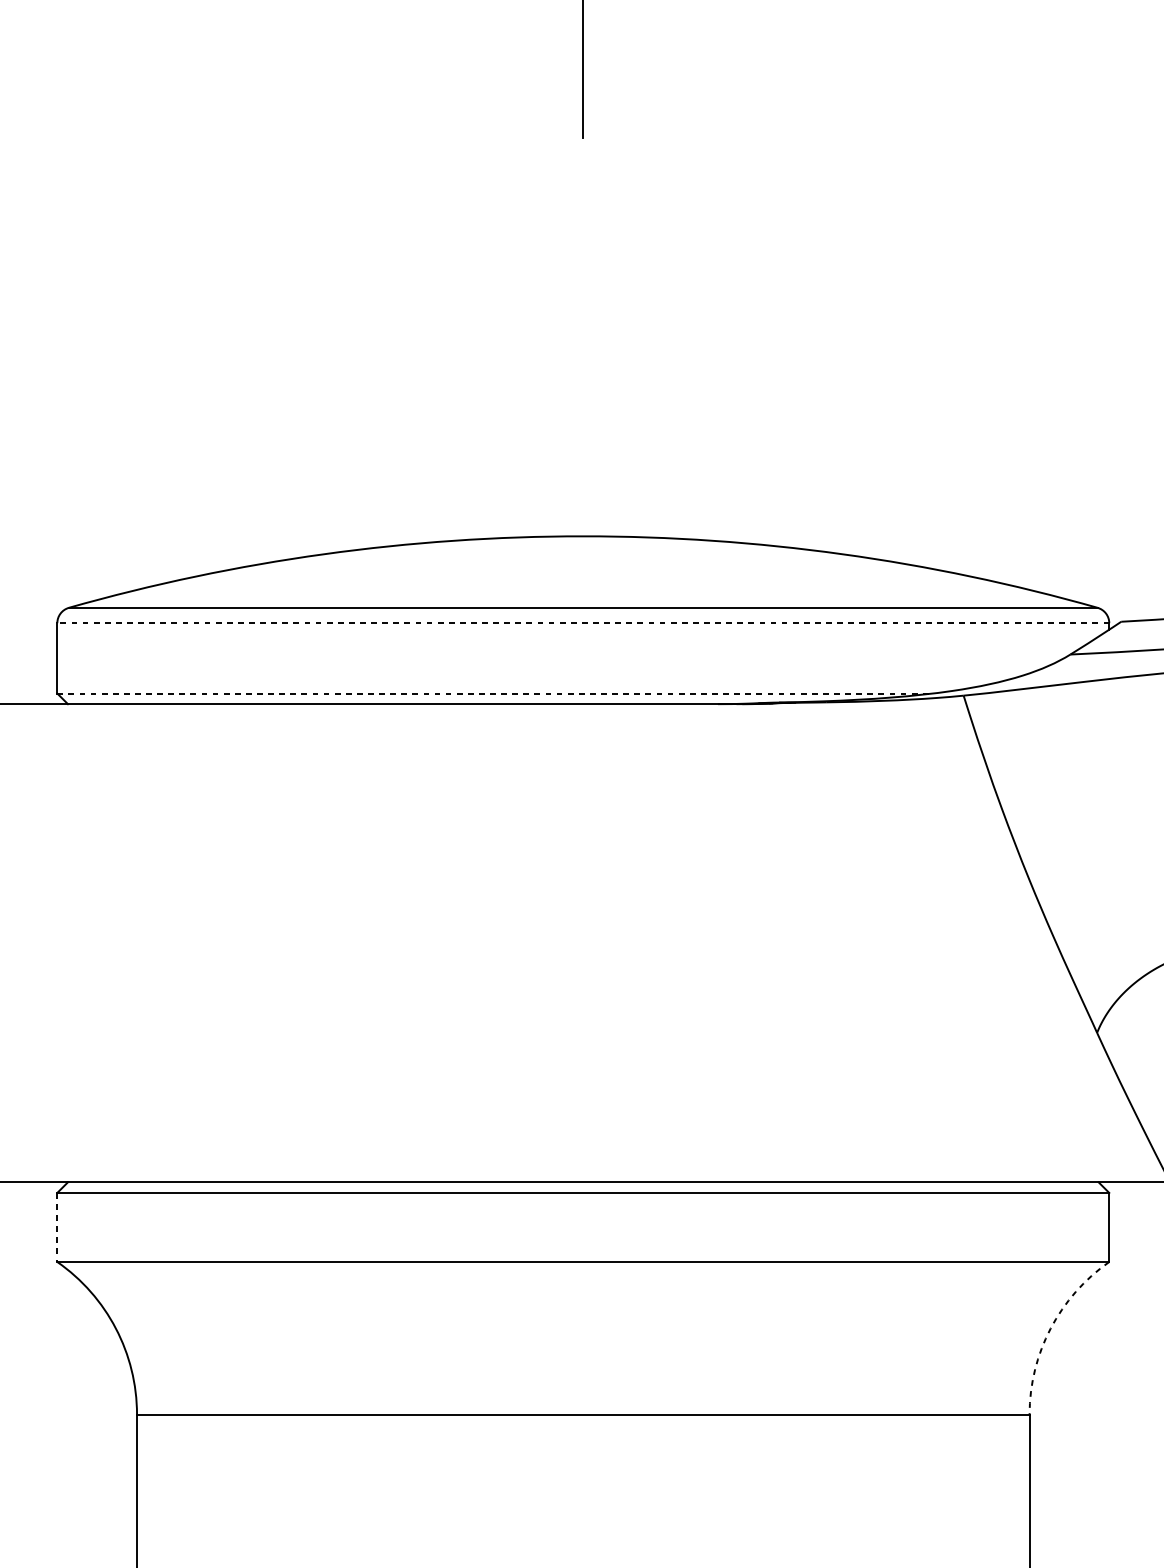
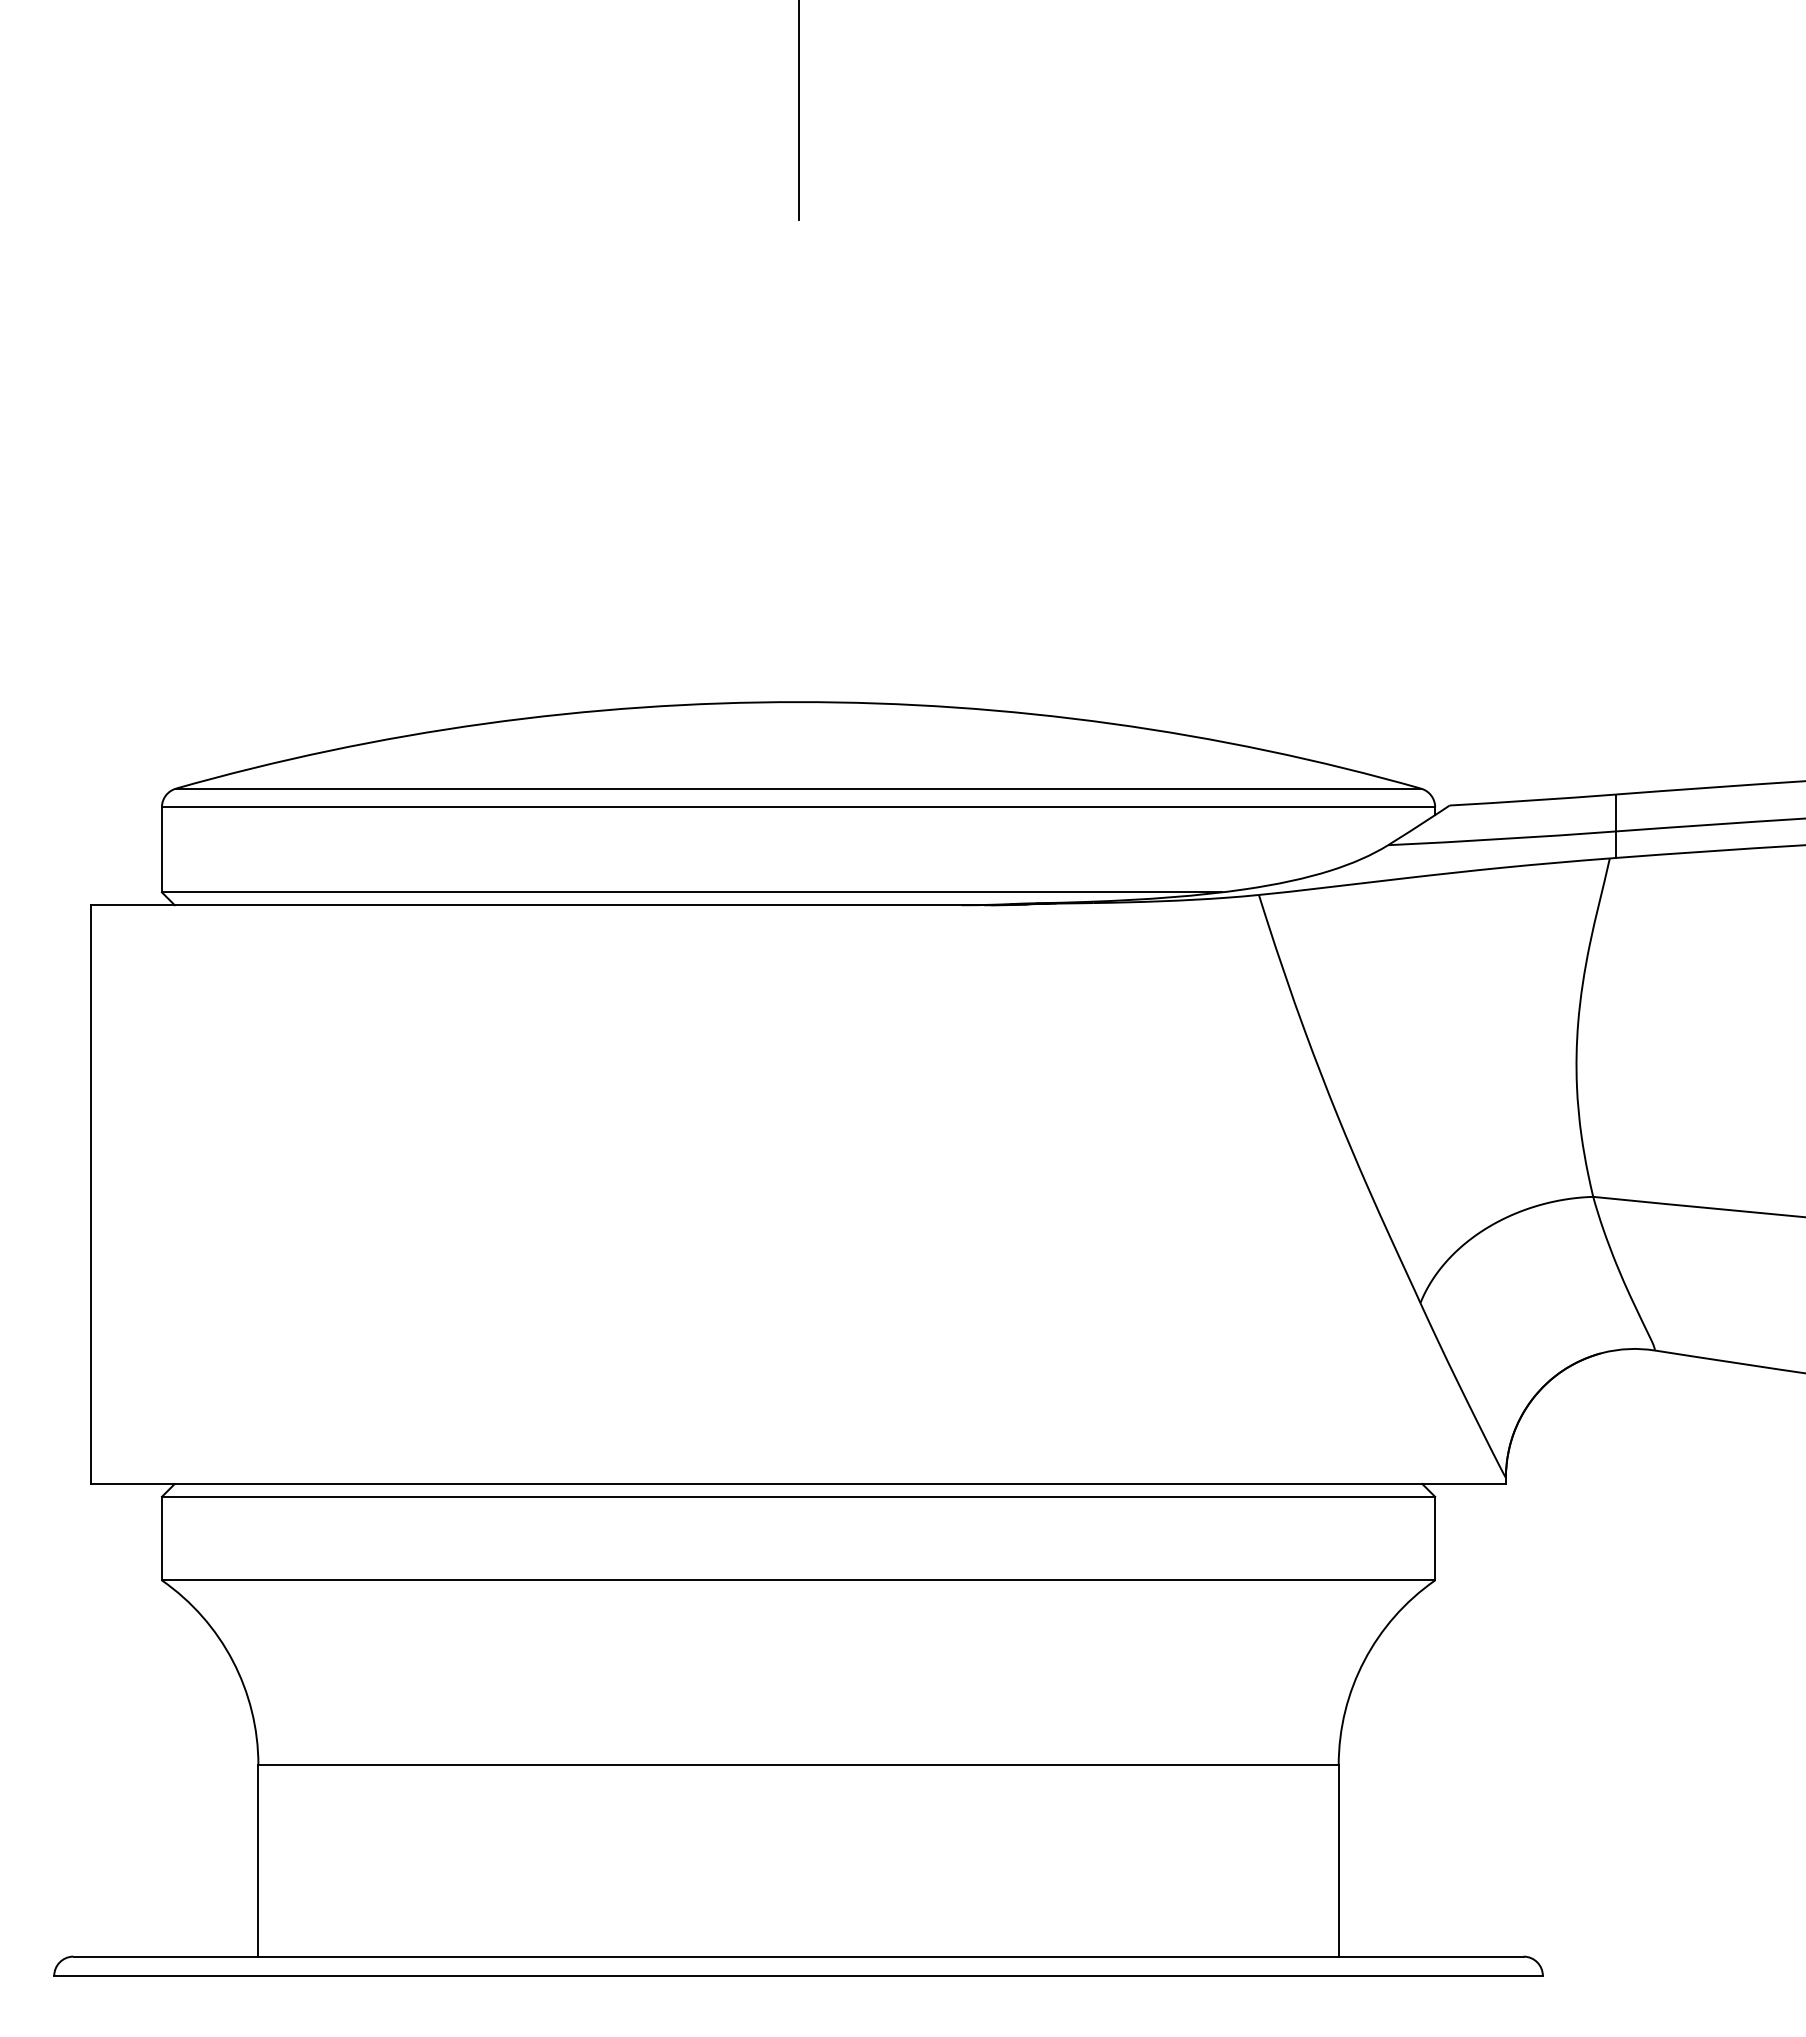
line: (583, 623) -> (798, 807), dashed -> solid
line: (495, 693) -> (692, 892), dashed -> solid
line: (56, 1227) -> (161, 1538), dashed -> solid
arc: (1050, 1328) -> (1364, 1660), dashed -> solid

